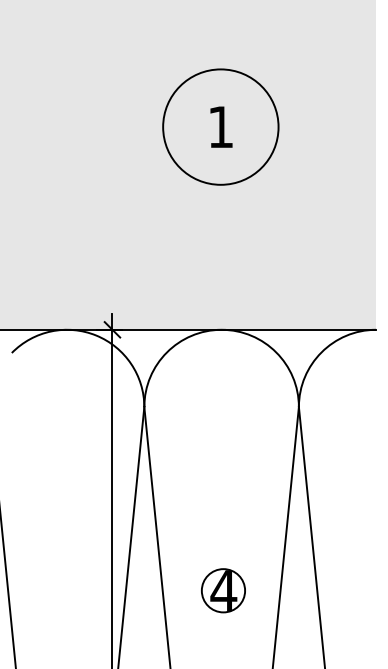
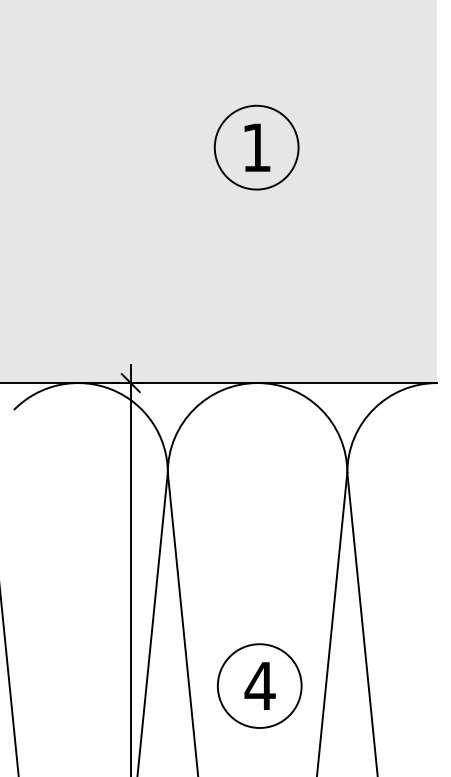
circle: (220, 127) -> (256, 148), size x0.62
circle: (223, 590) -> (259, 685), size x1.67

